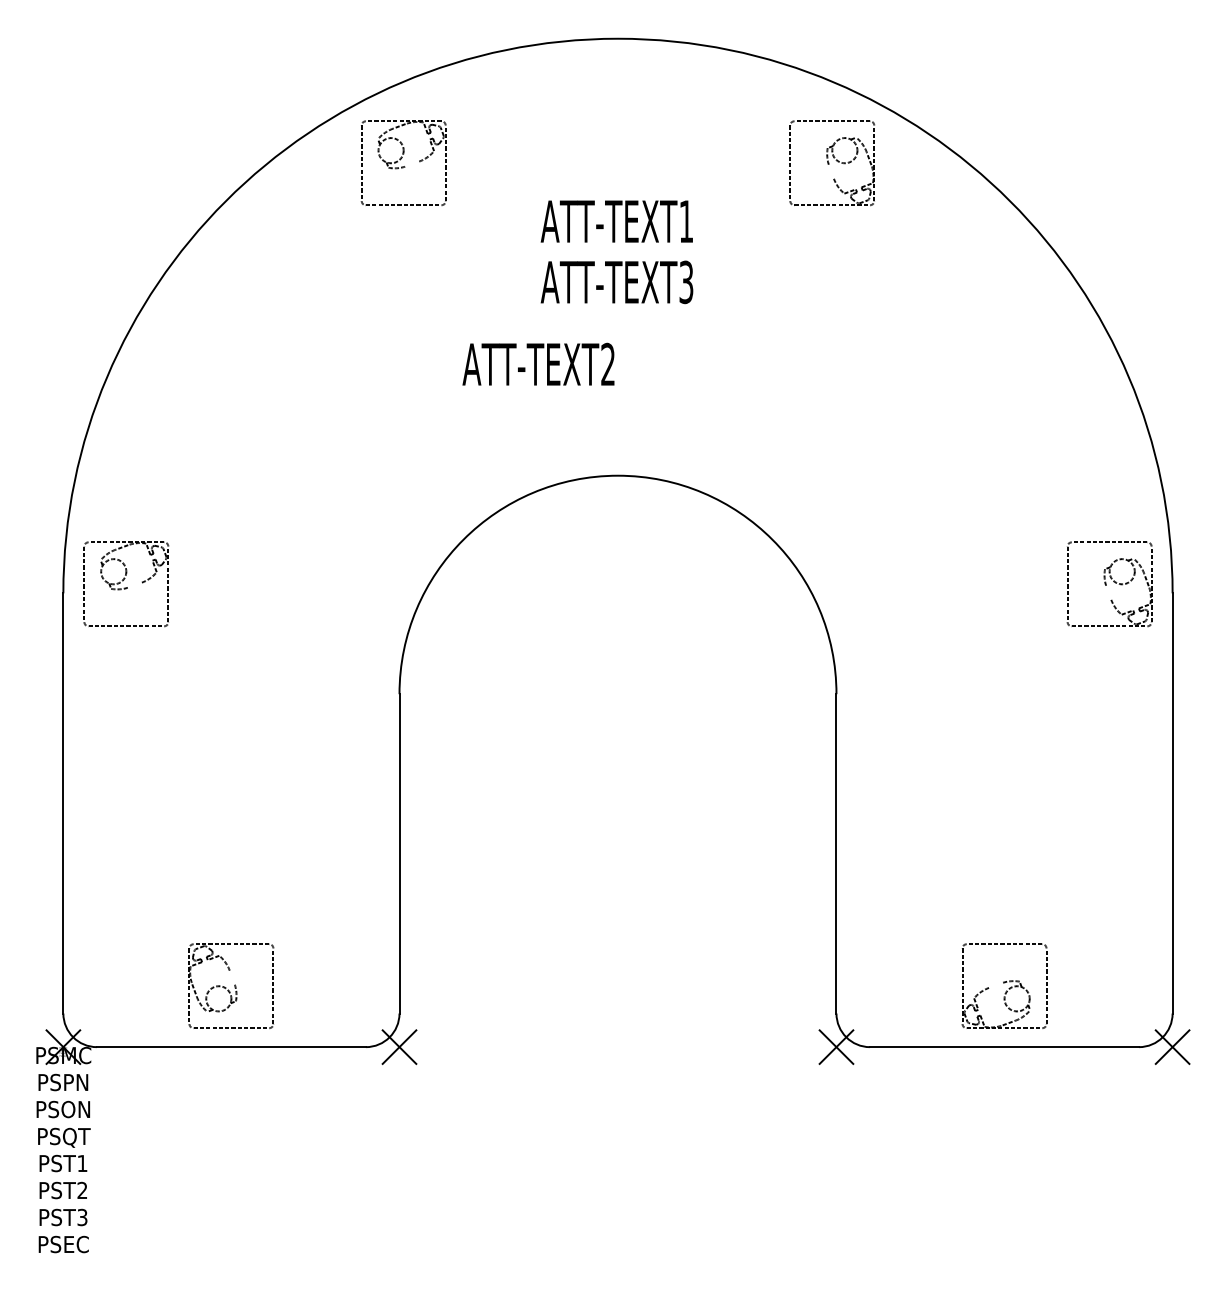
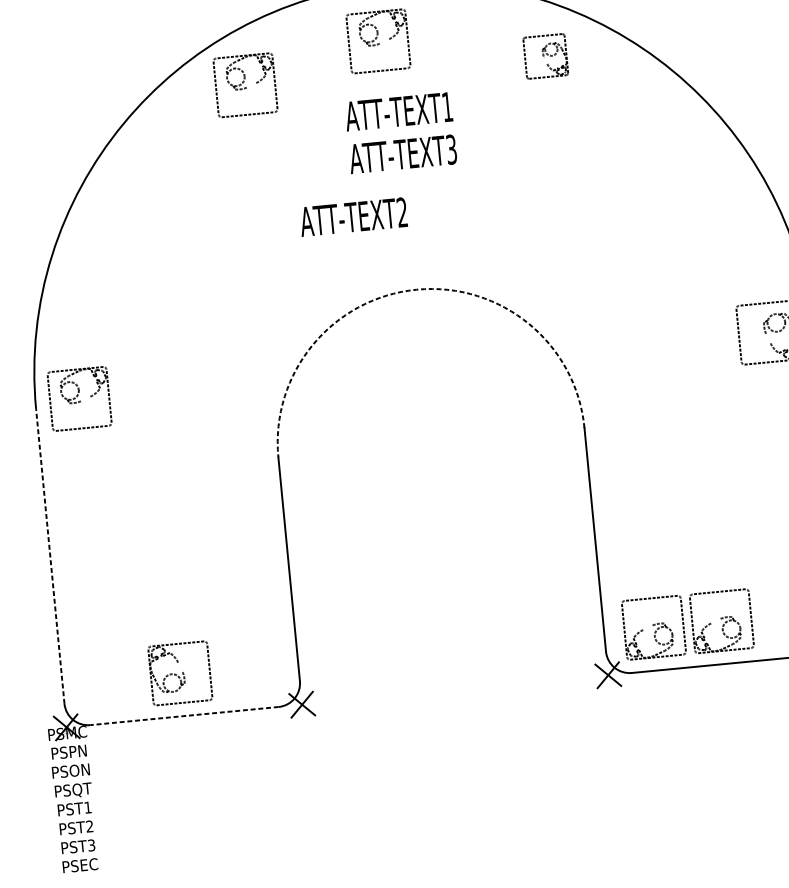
part: (597, 118) -> (378, 40), added
part: (832, 163) -> (545, 56), size x0.7
arc: (617, 475) -> (416, 289), solid -> dashed
line: (63, 802) -> (50, 556), solid -> dashed
part: (907, 985) -> (653, 627), added
line: (230, 1047) -> (183, 716), solid -> dashed

